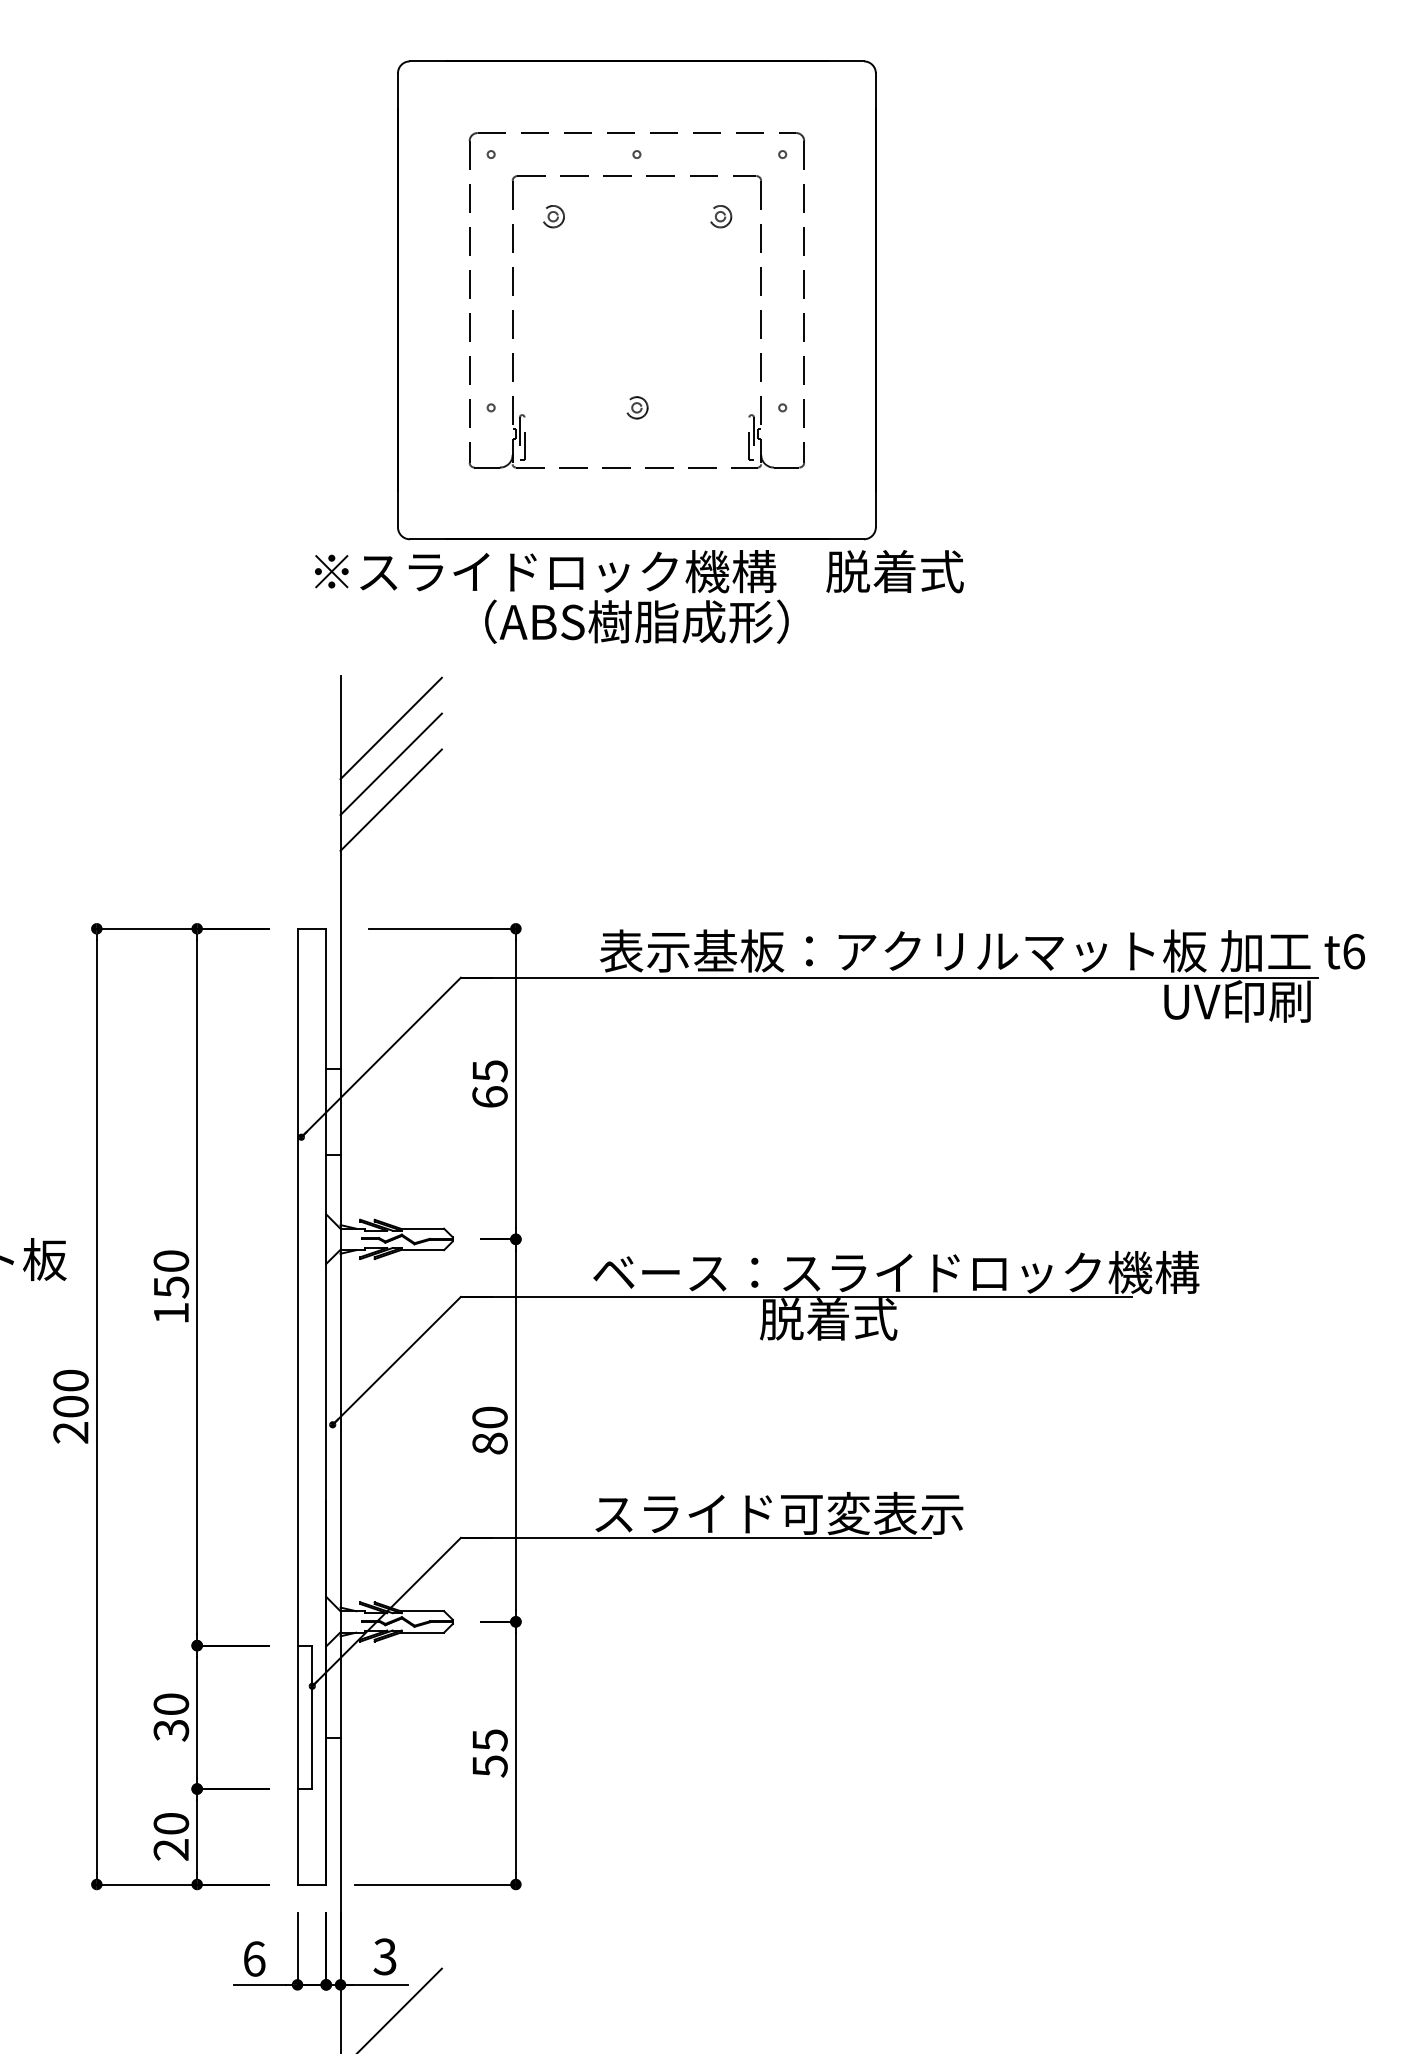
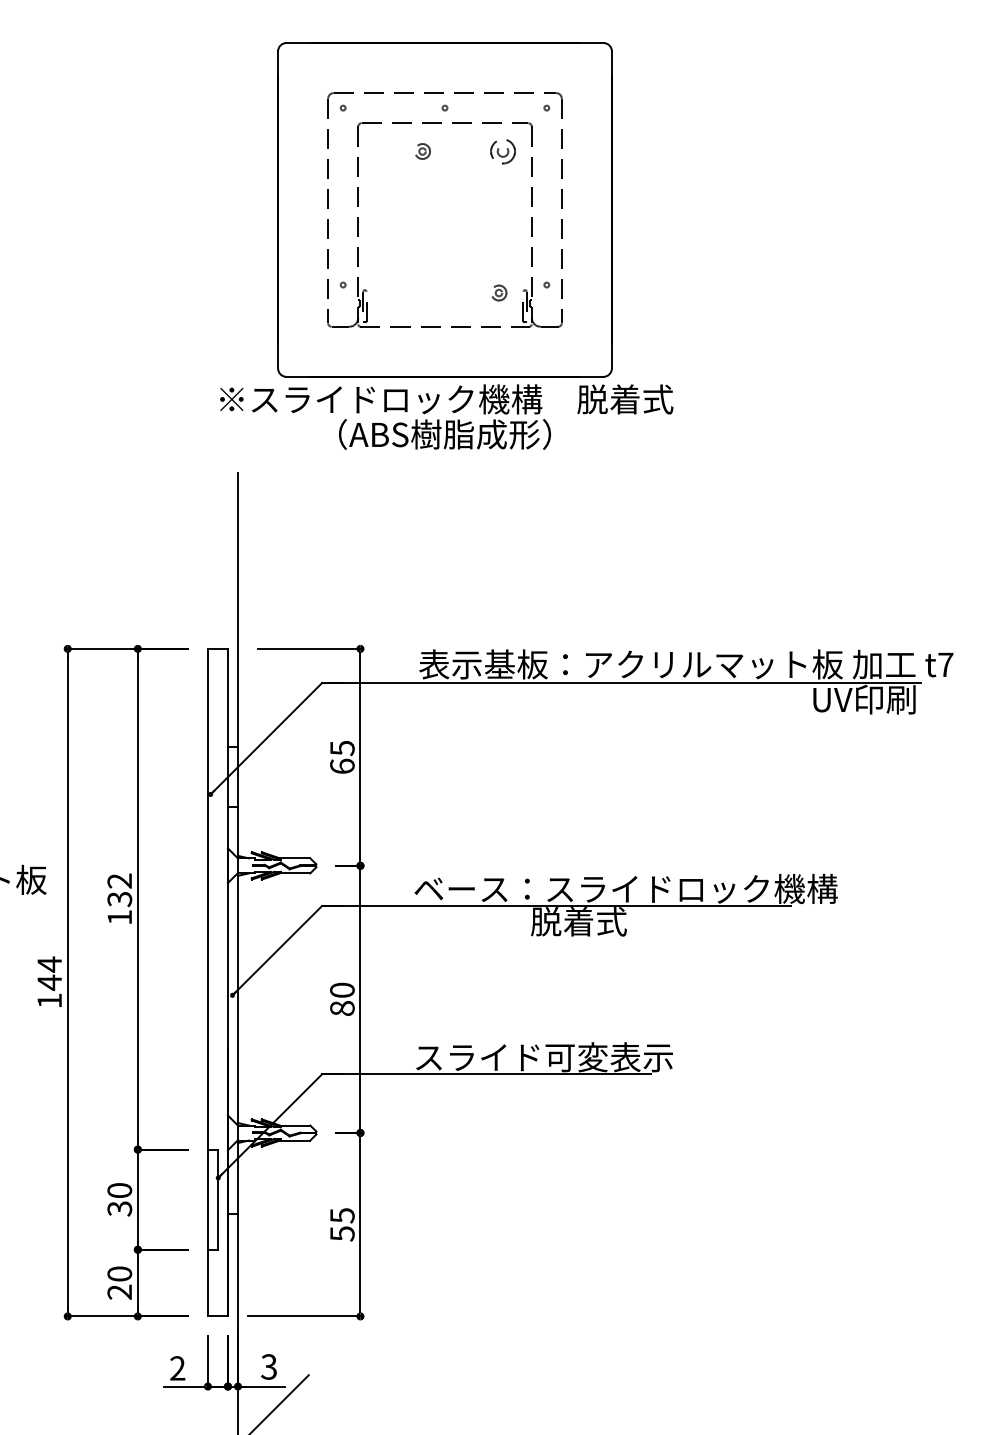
part: (553, 216) -> (422, 151), moved
part: (720, 216) -> (503, 151), size x1.6
part: (637, 407) -> (499, 292), moved
line: (389, 727) -> (272, 508), removed
line: (389, 763) -> (272, 533), removed
line: (389, 799) -> (272, 558), removed
text: (1353, 951) -> (945, 664), t6 -> t7
text: (170, 1273) -> (119, 889), 150 -> 132
text: (70, 1406) -> (49, 982), 200 -> 144
text: (253, 1959) -> (177, 1368), 6 -> 2

